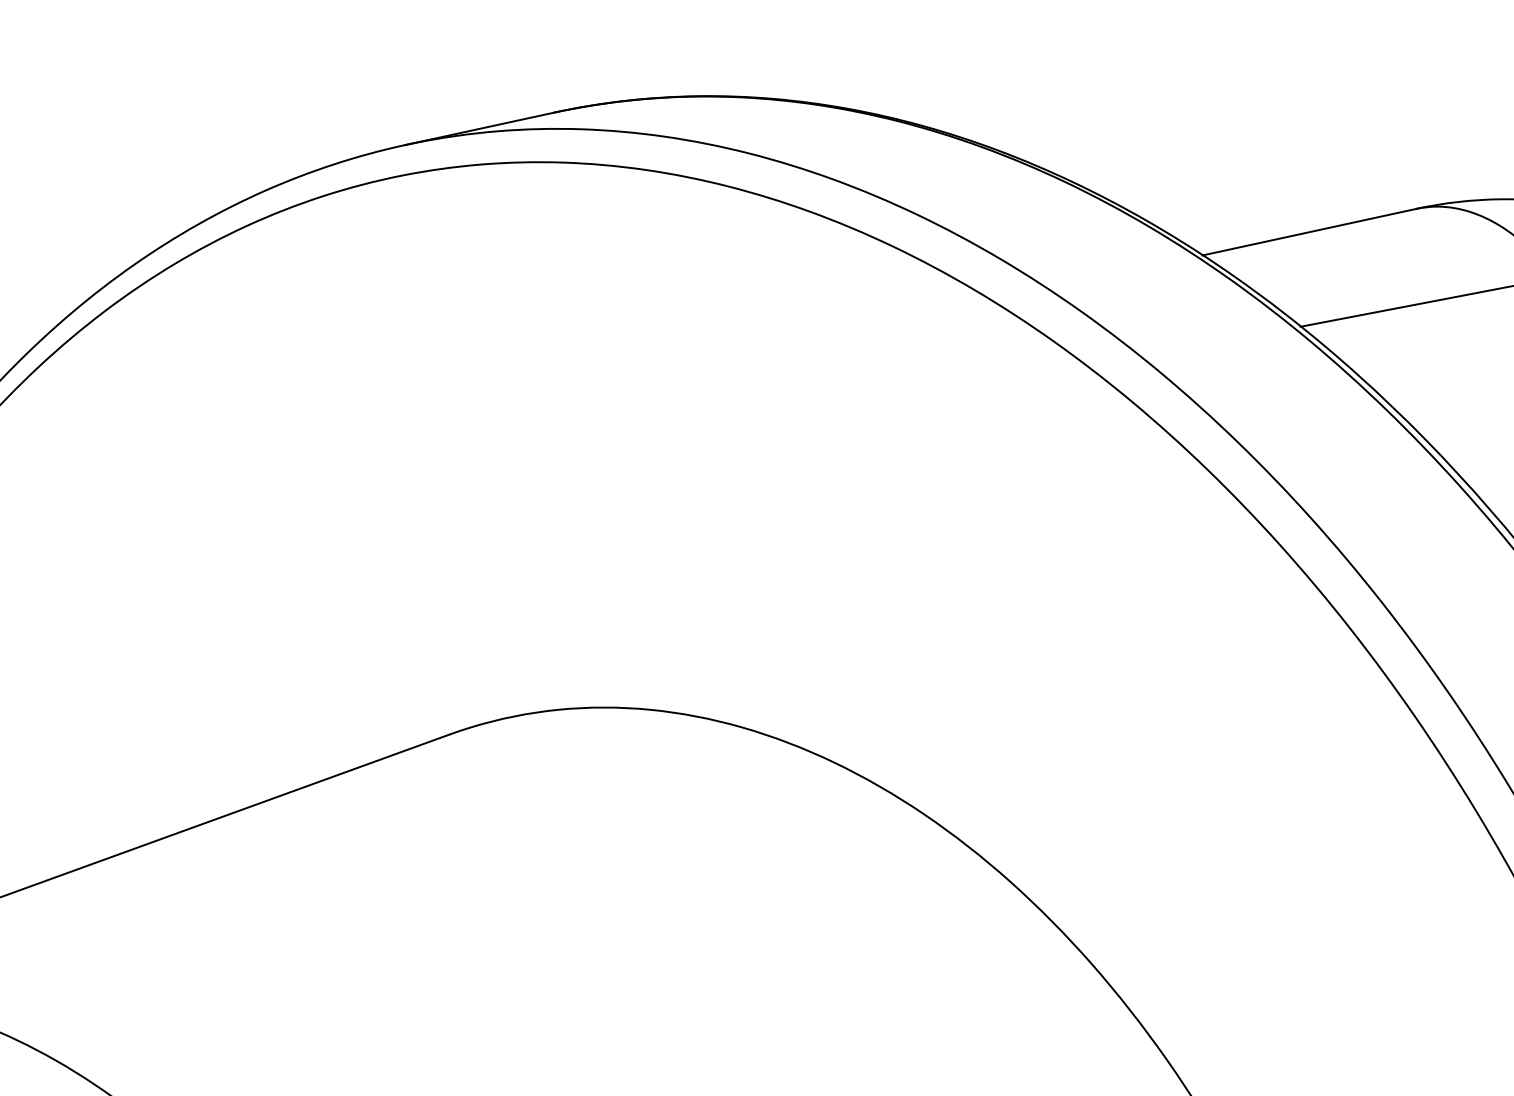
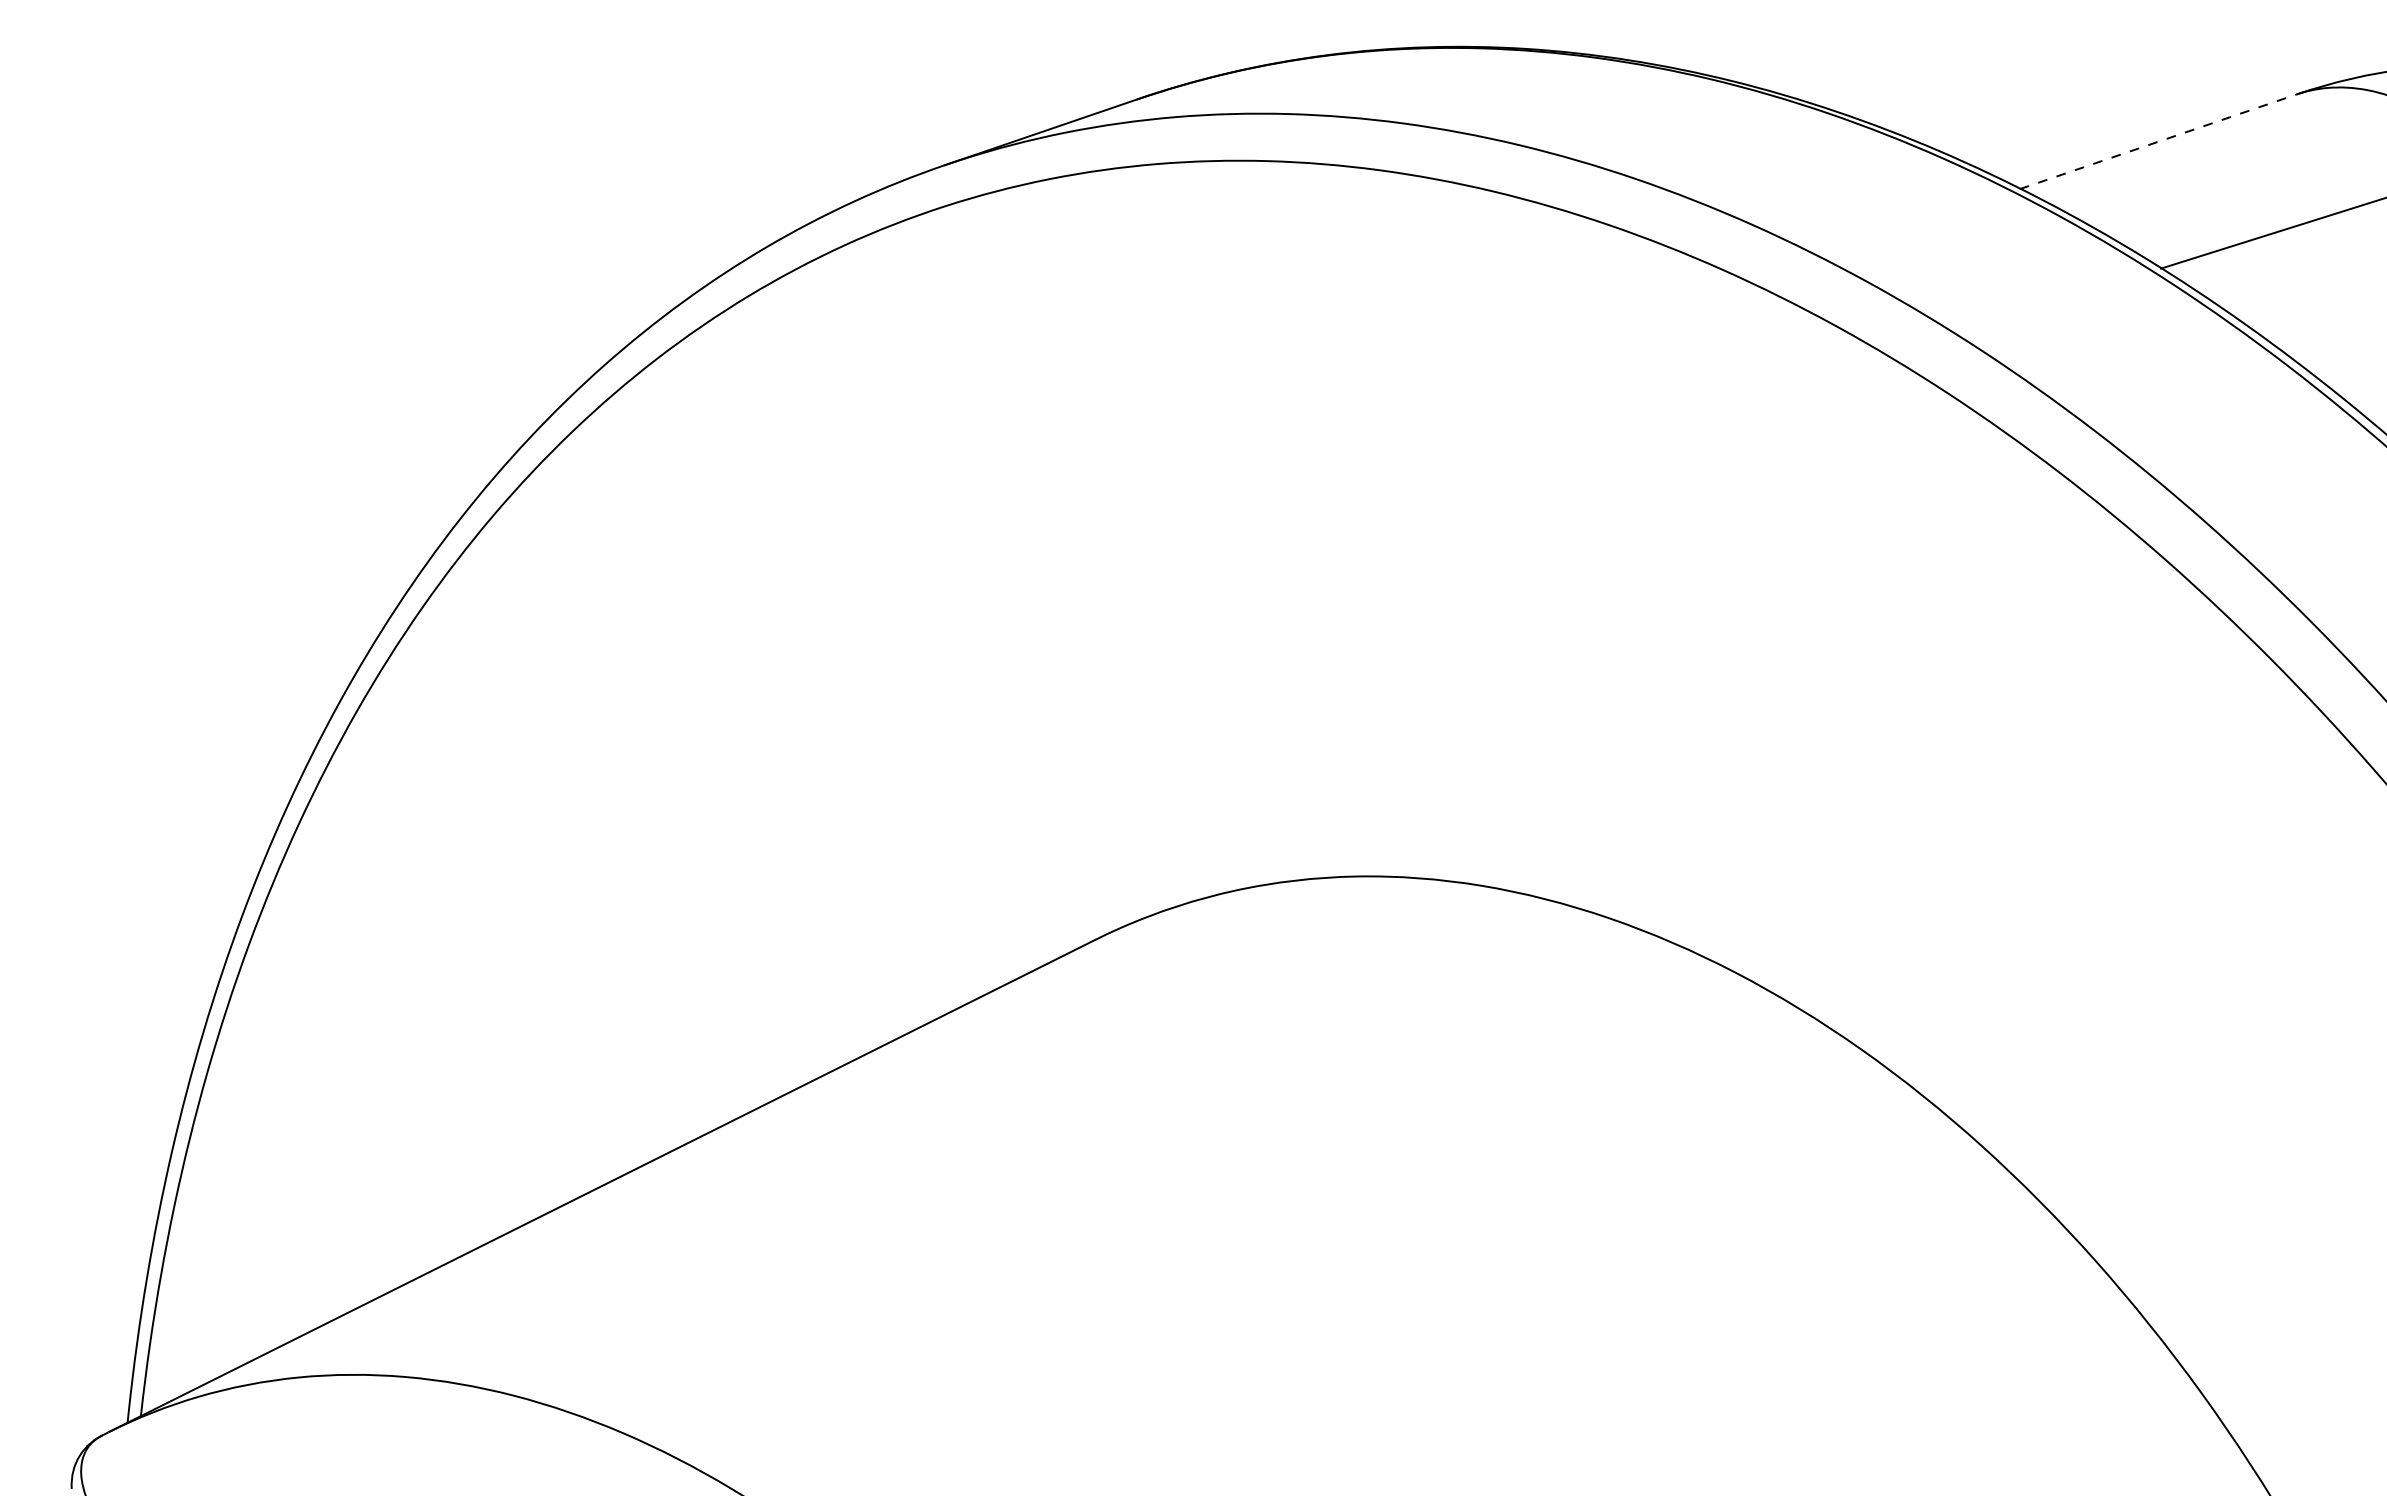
line: (1309, 231) -> (2158, 141), solid -> dashed

